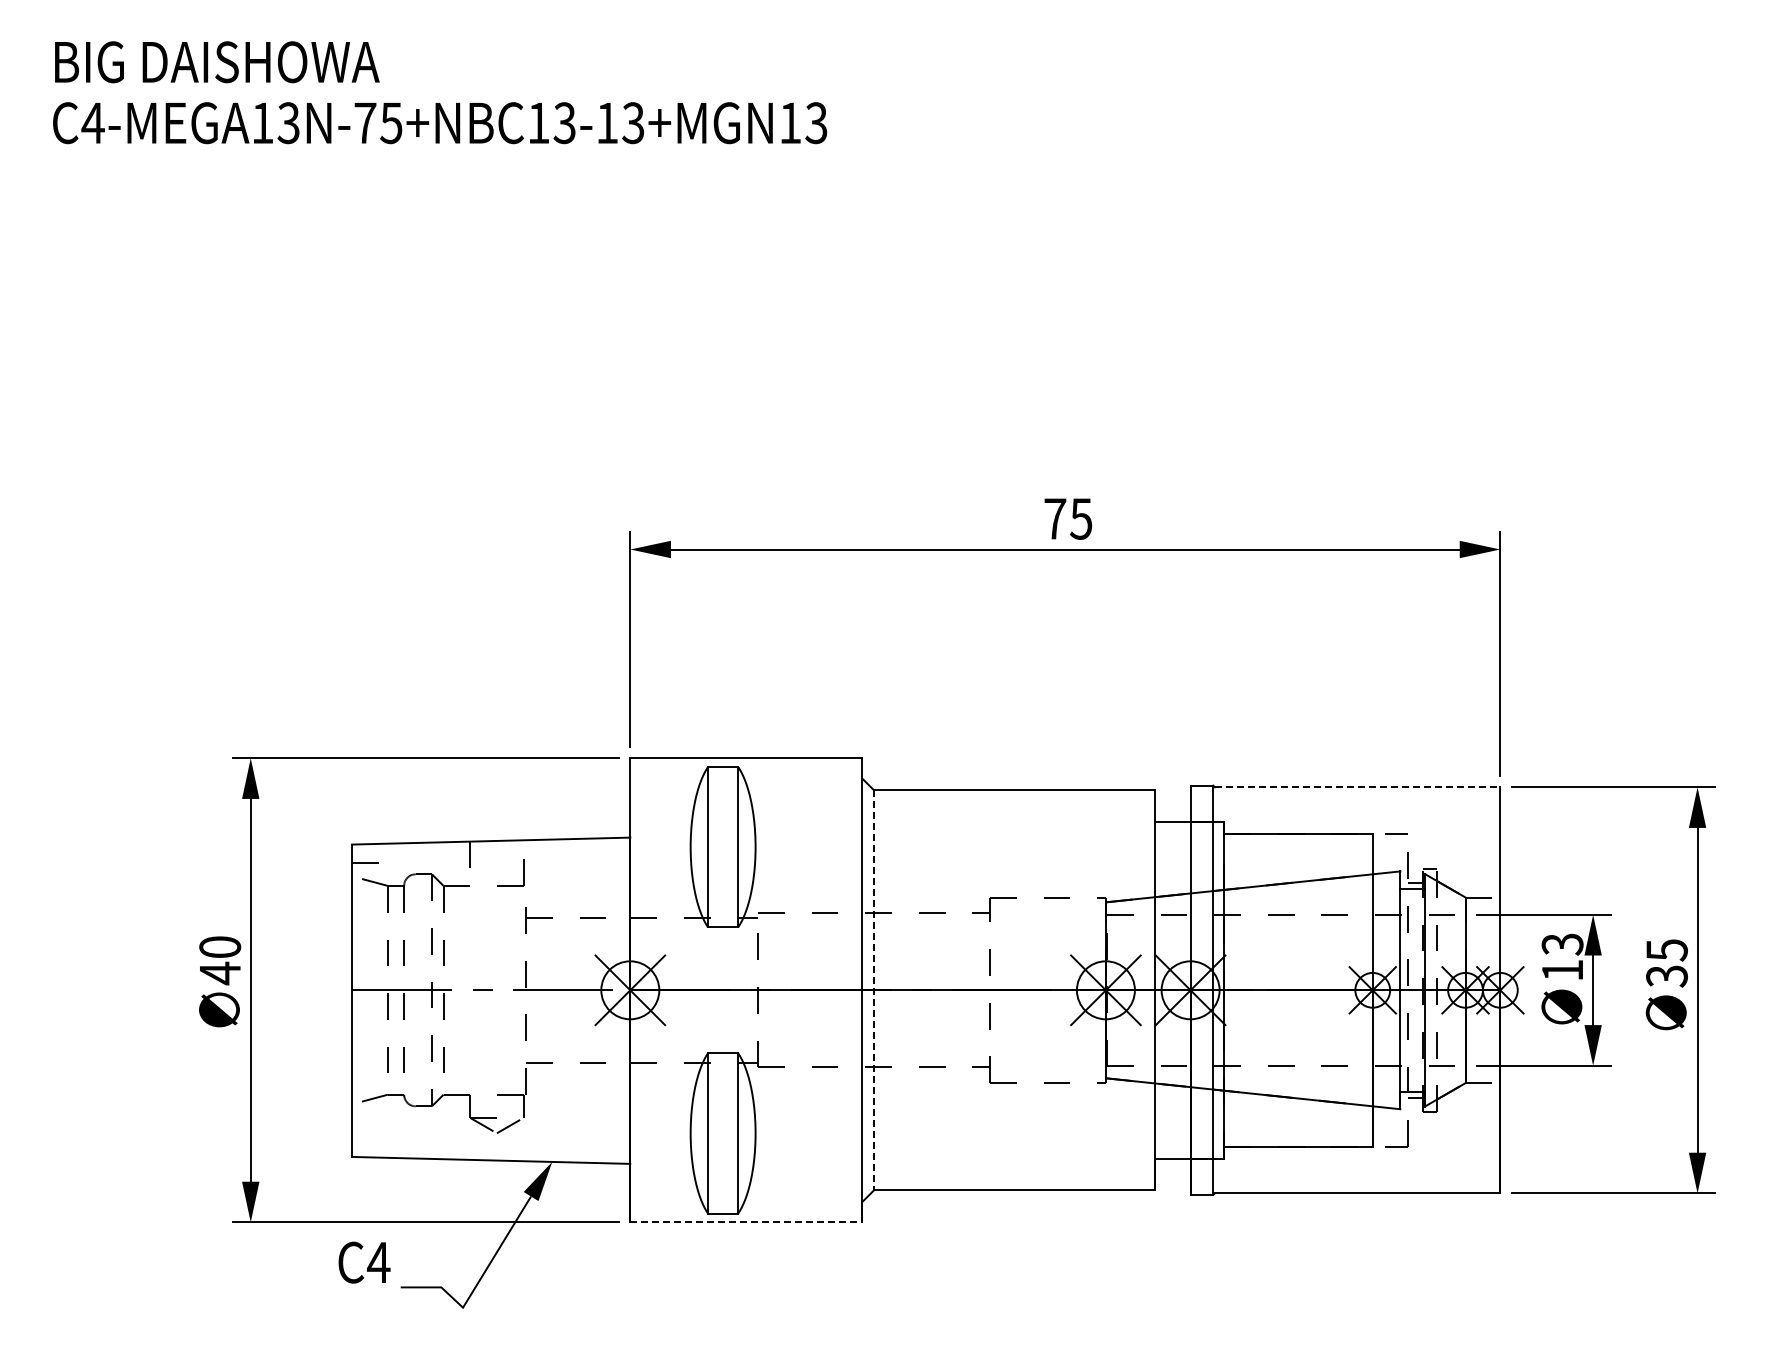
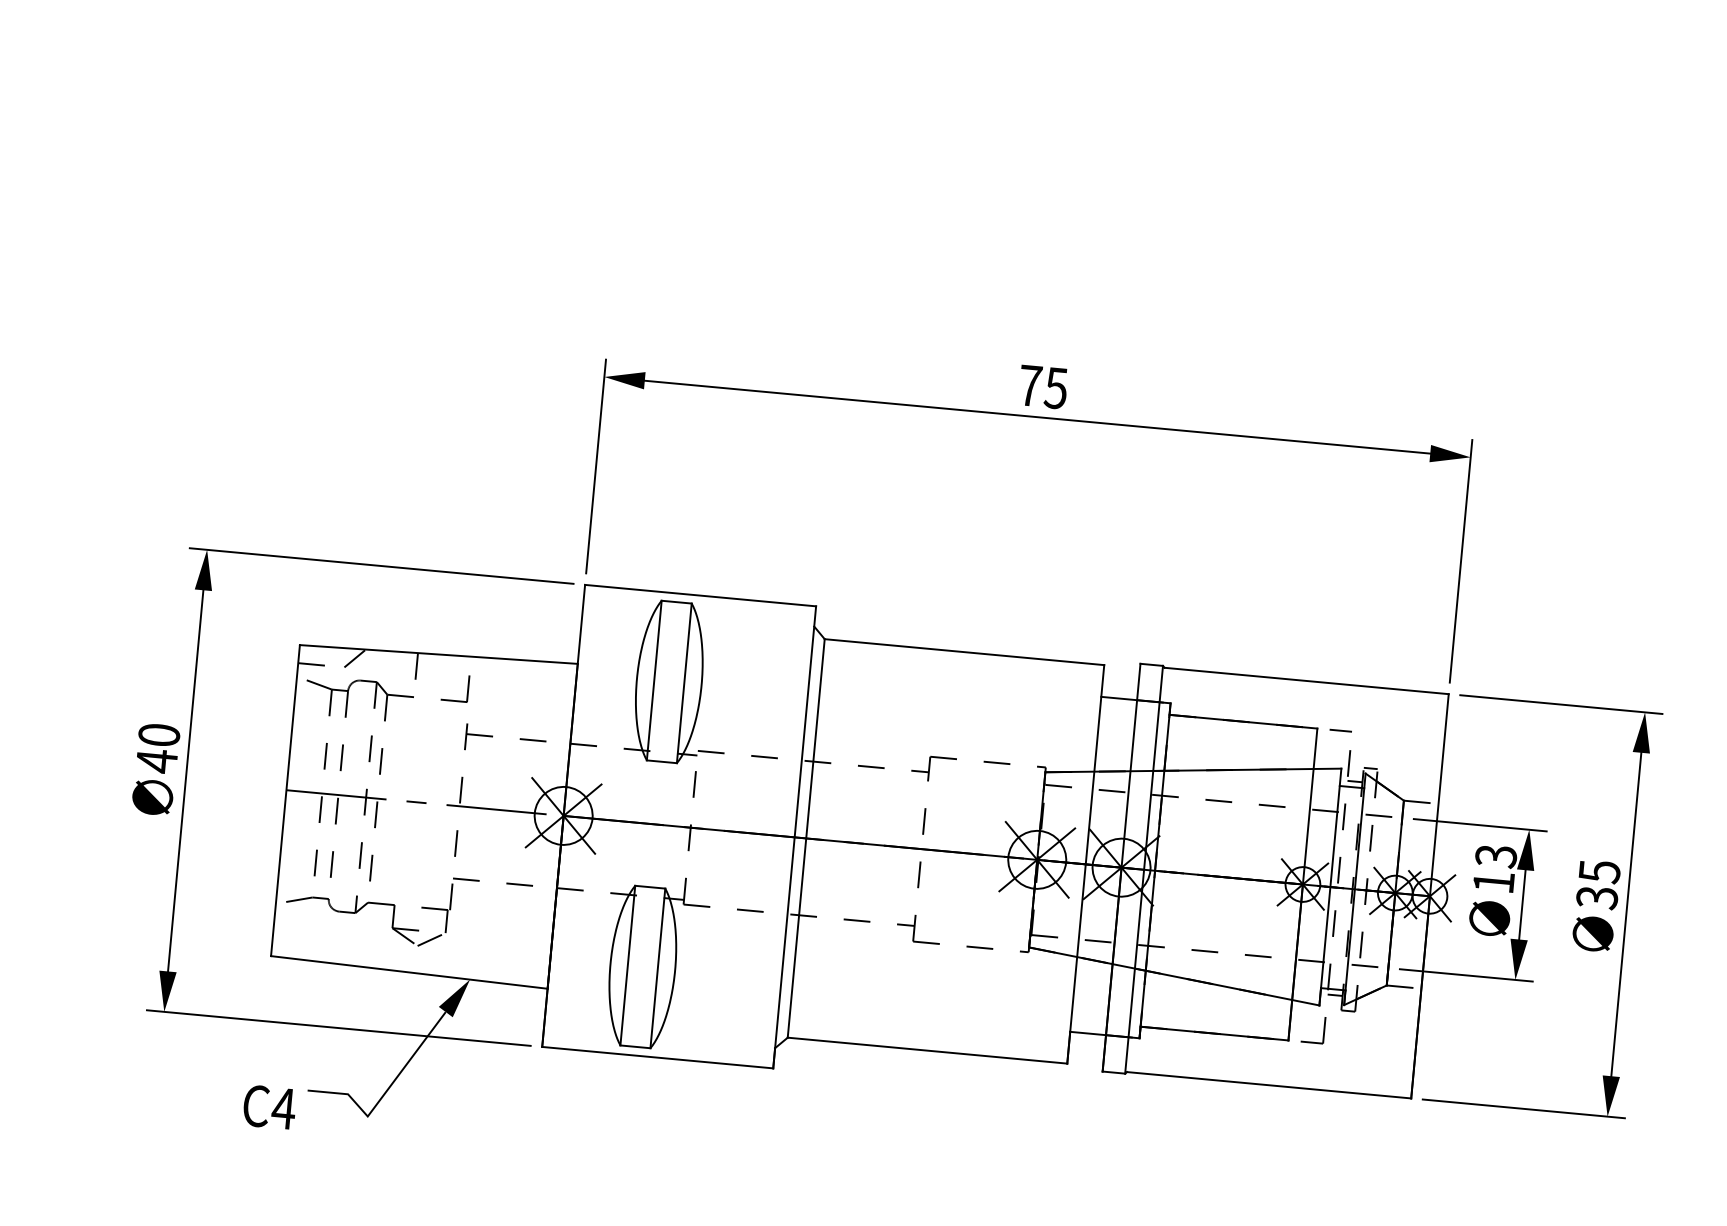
line: (1357, 787) -> (1306, 681), dashed -> solid
line: (408, 852) -> (355, 658), added
line: (873, 990) -> (805, 838), dashed -> solid
line: (746, 1222) -> (657, 1057), dashed -> solid
text: (364, 1262) -> (269, 1107), moved

